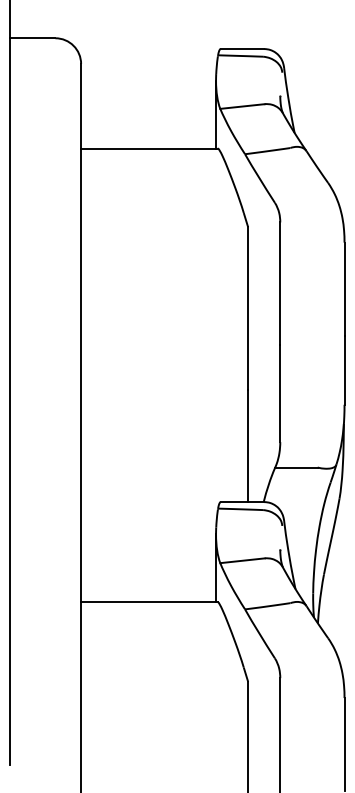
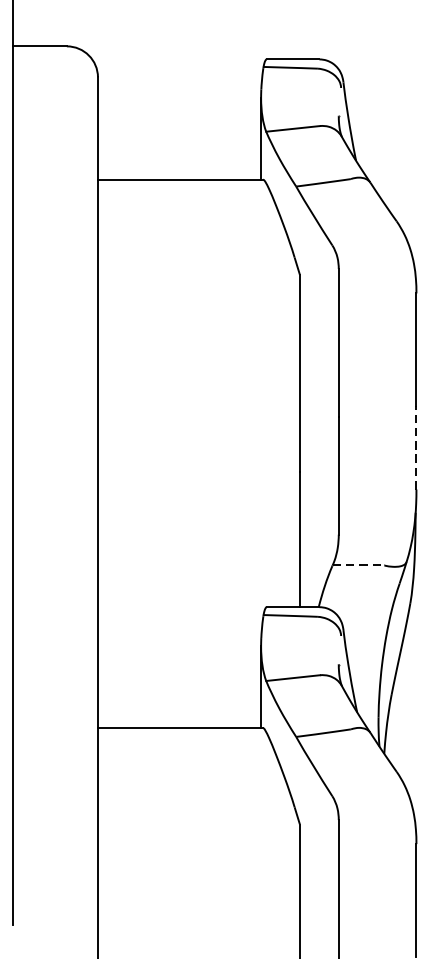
line: (344, 369) -> (416, 446), solid -> dashed
line: (297, 467) -> (359, 565), solid -> dashed

